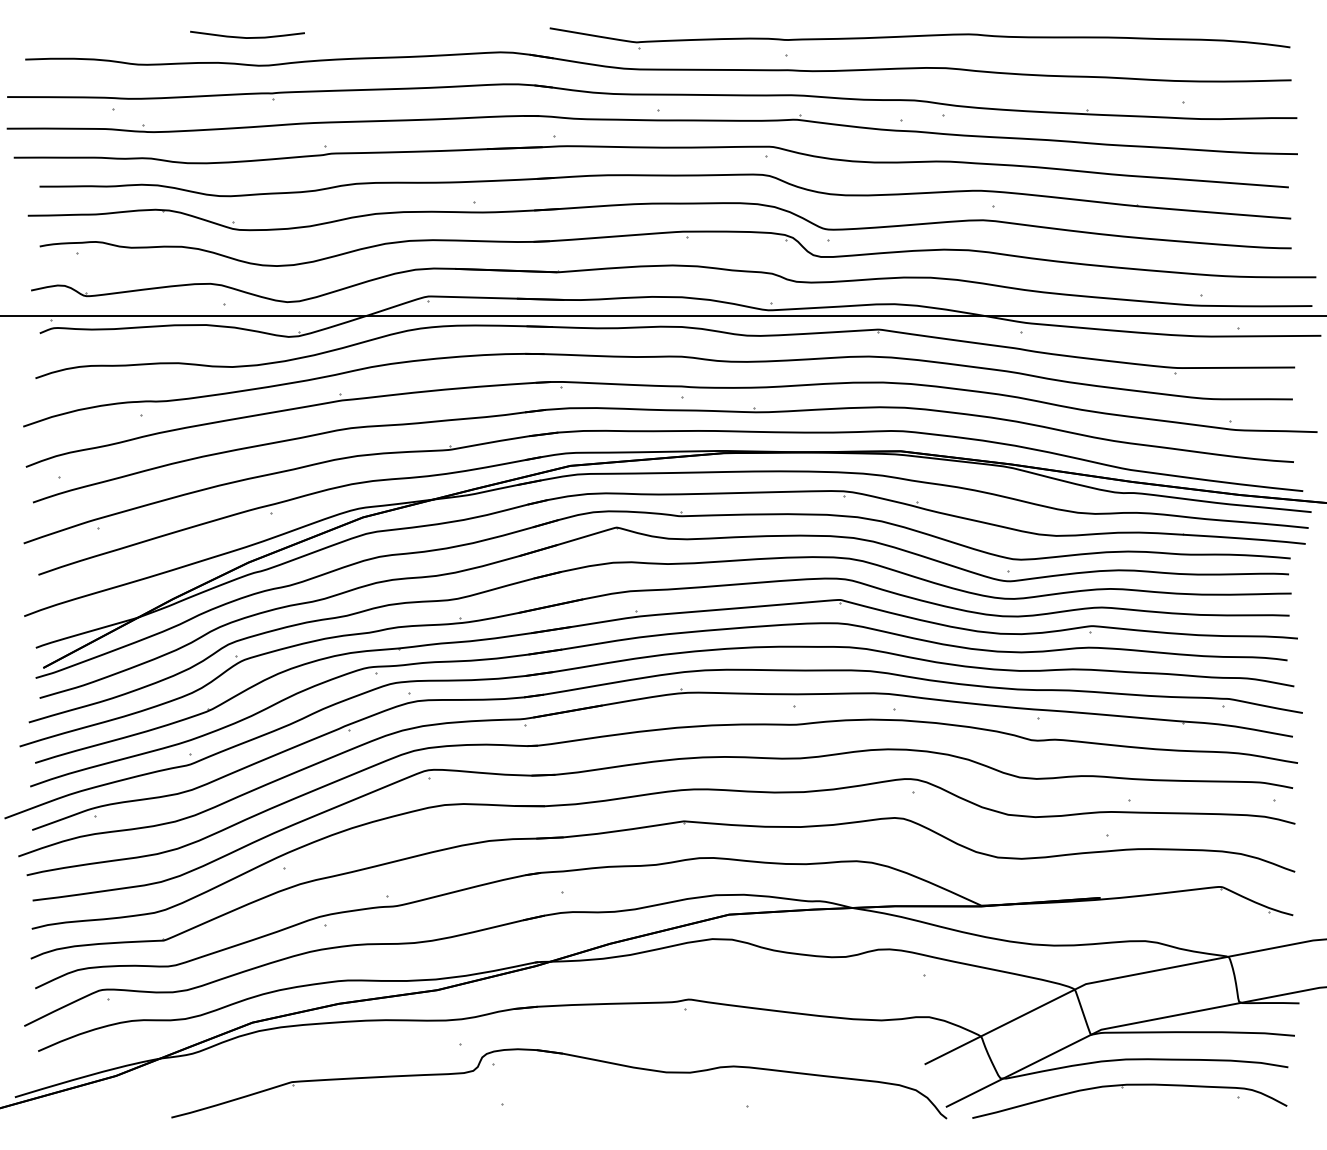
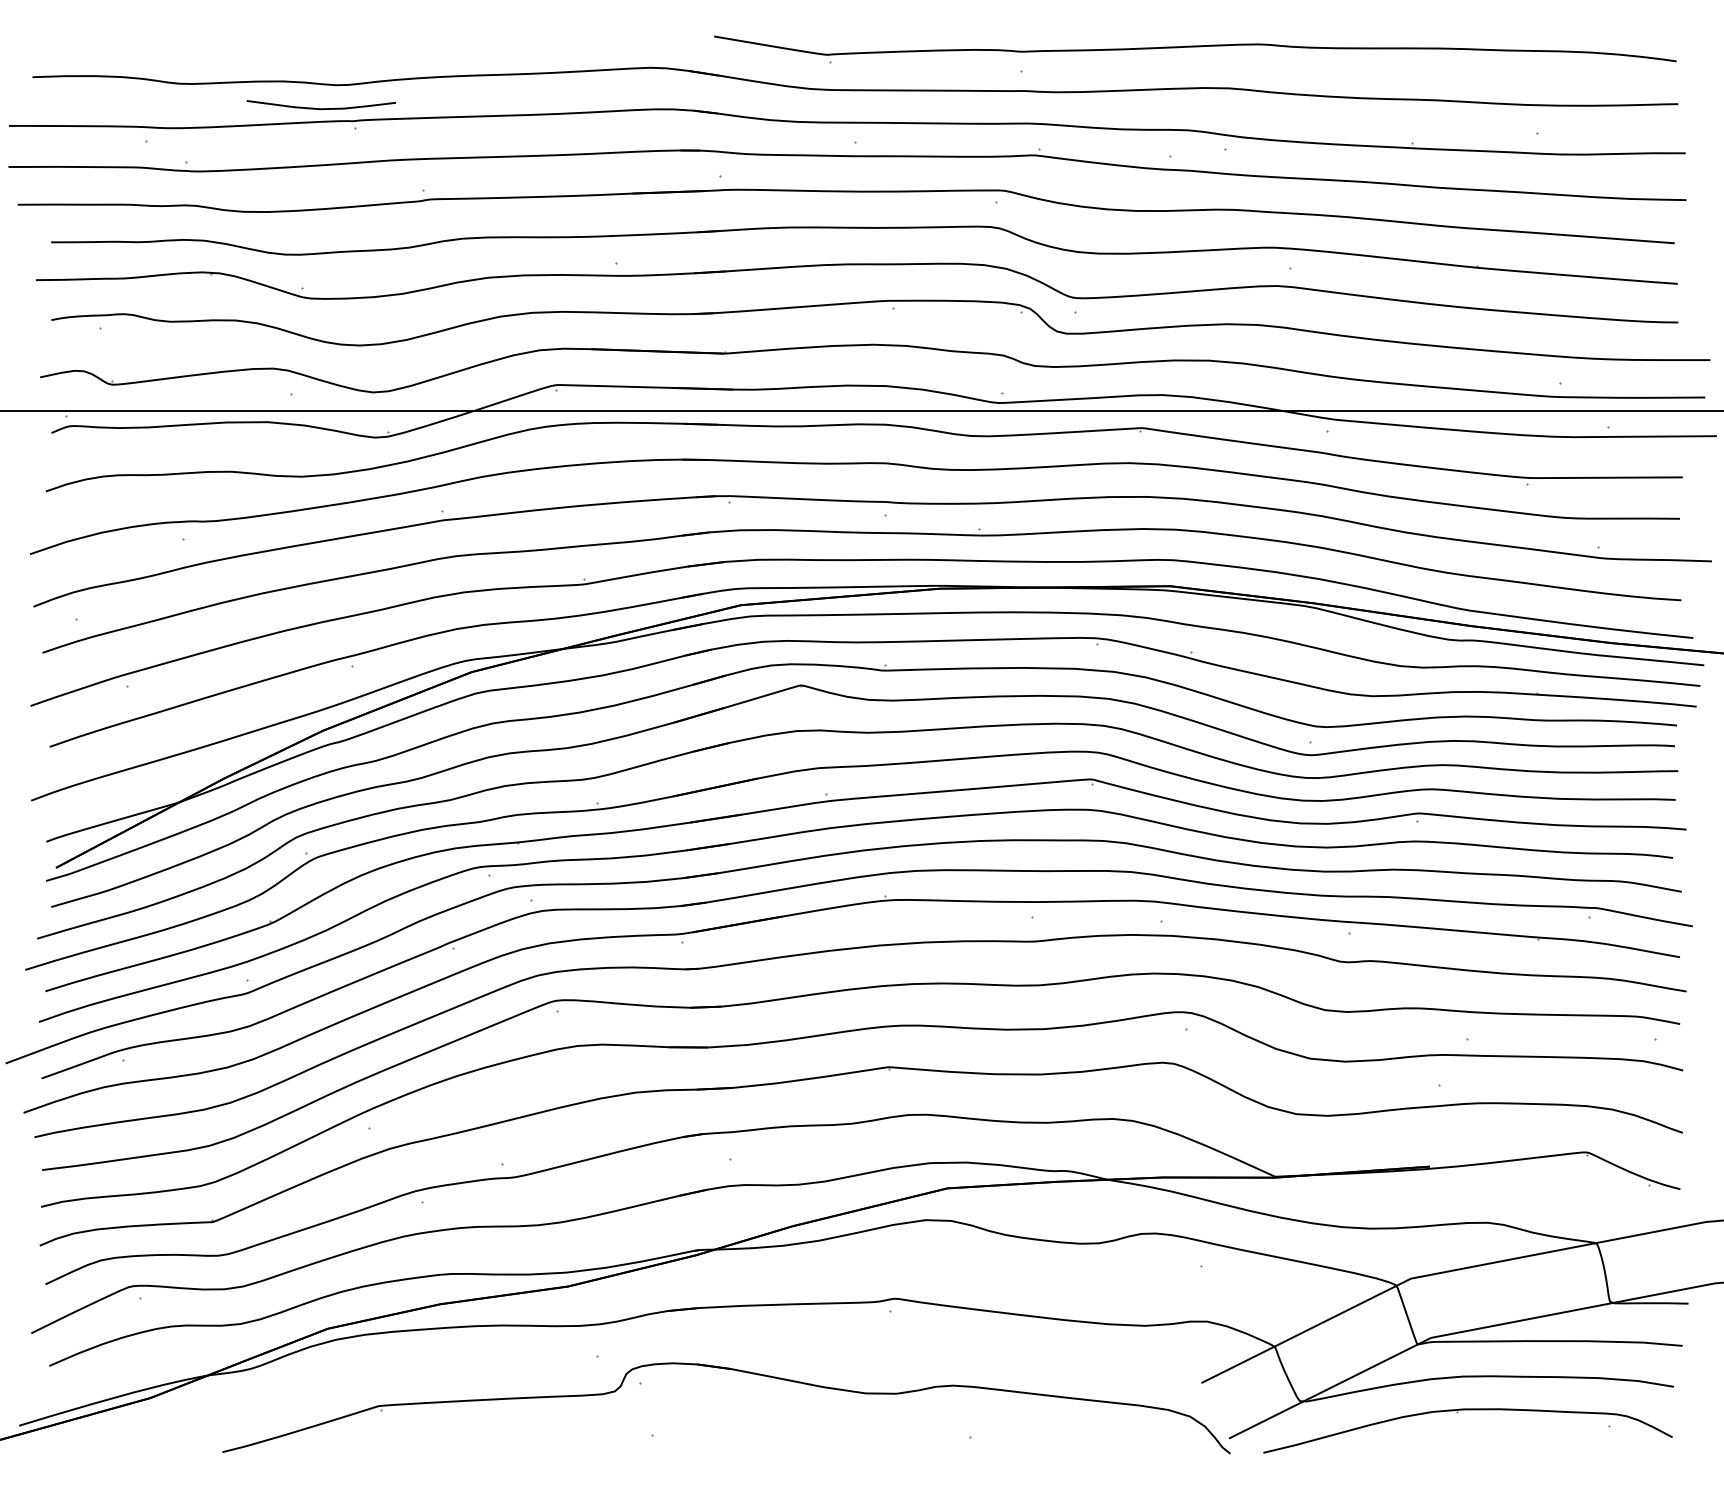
curve: (246, 37) -> (320, 108), moved

